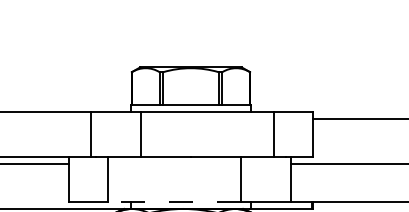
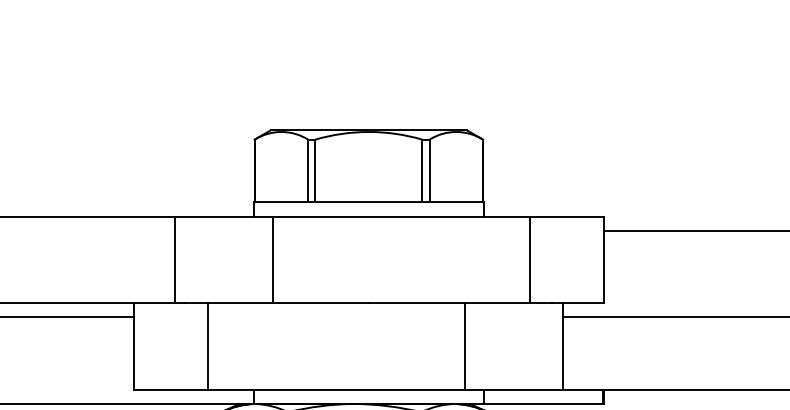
line: (173, 201) -> (335, 389), dashed -> solid

